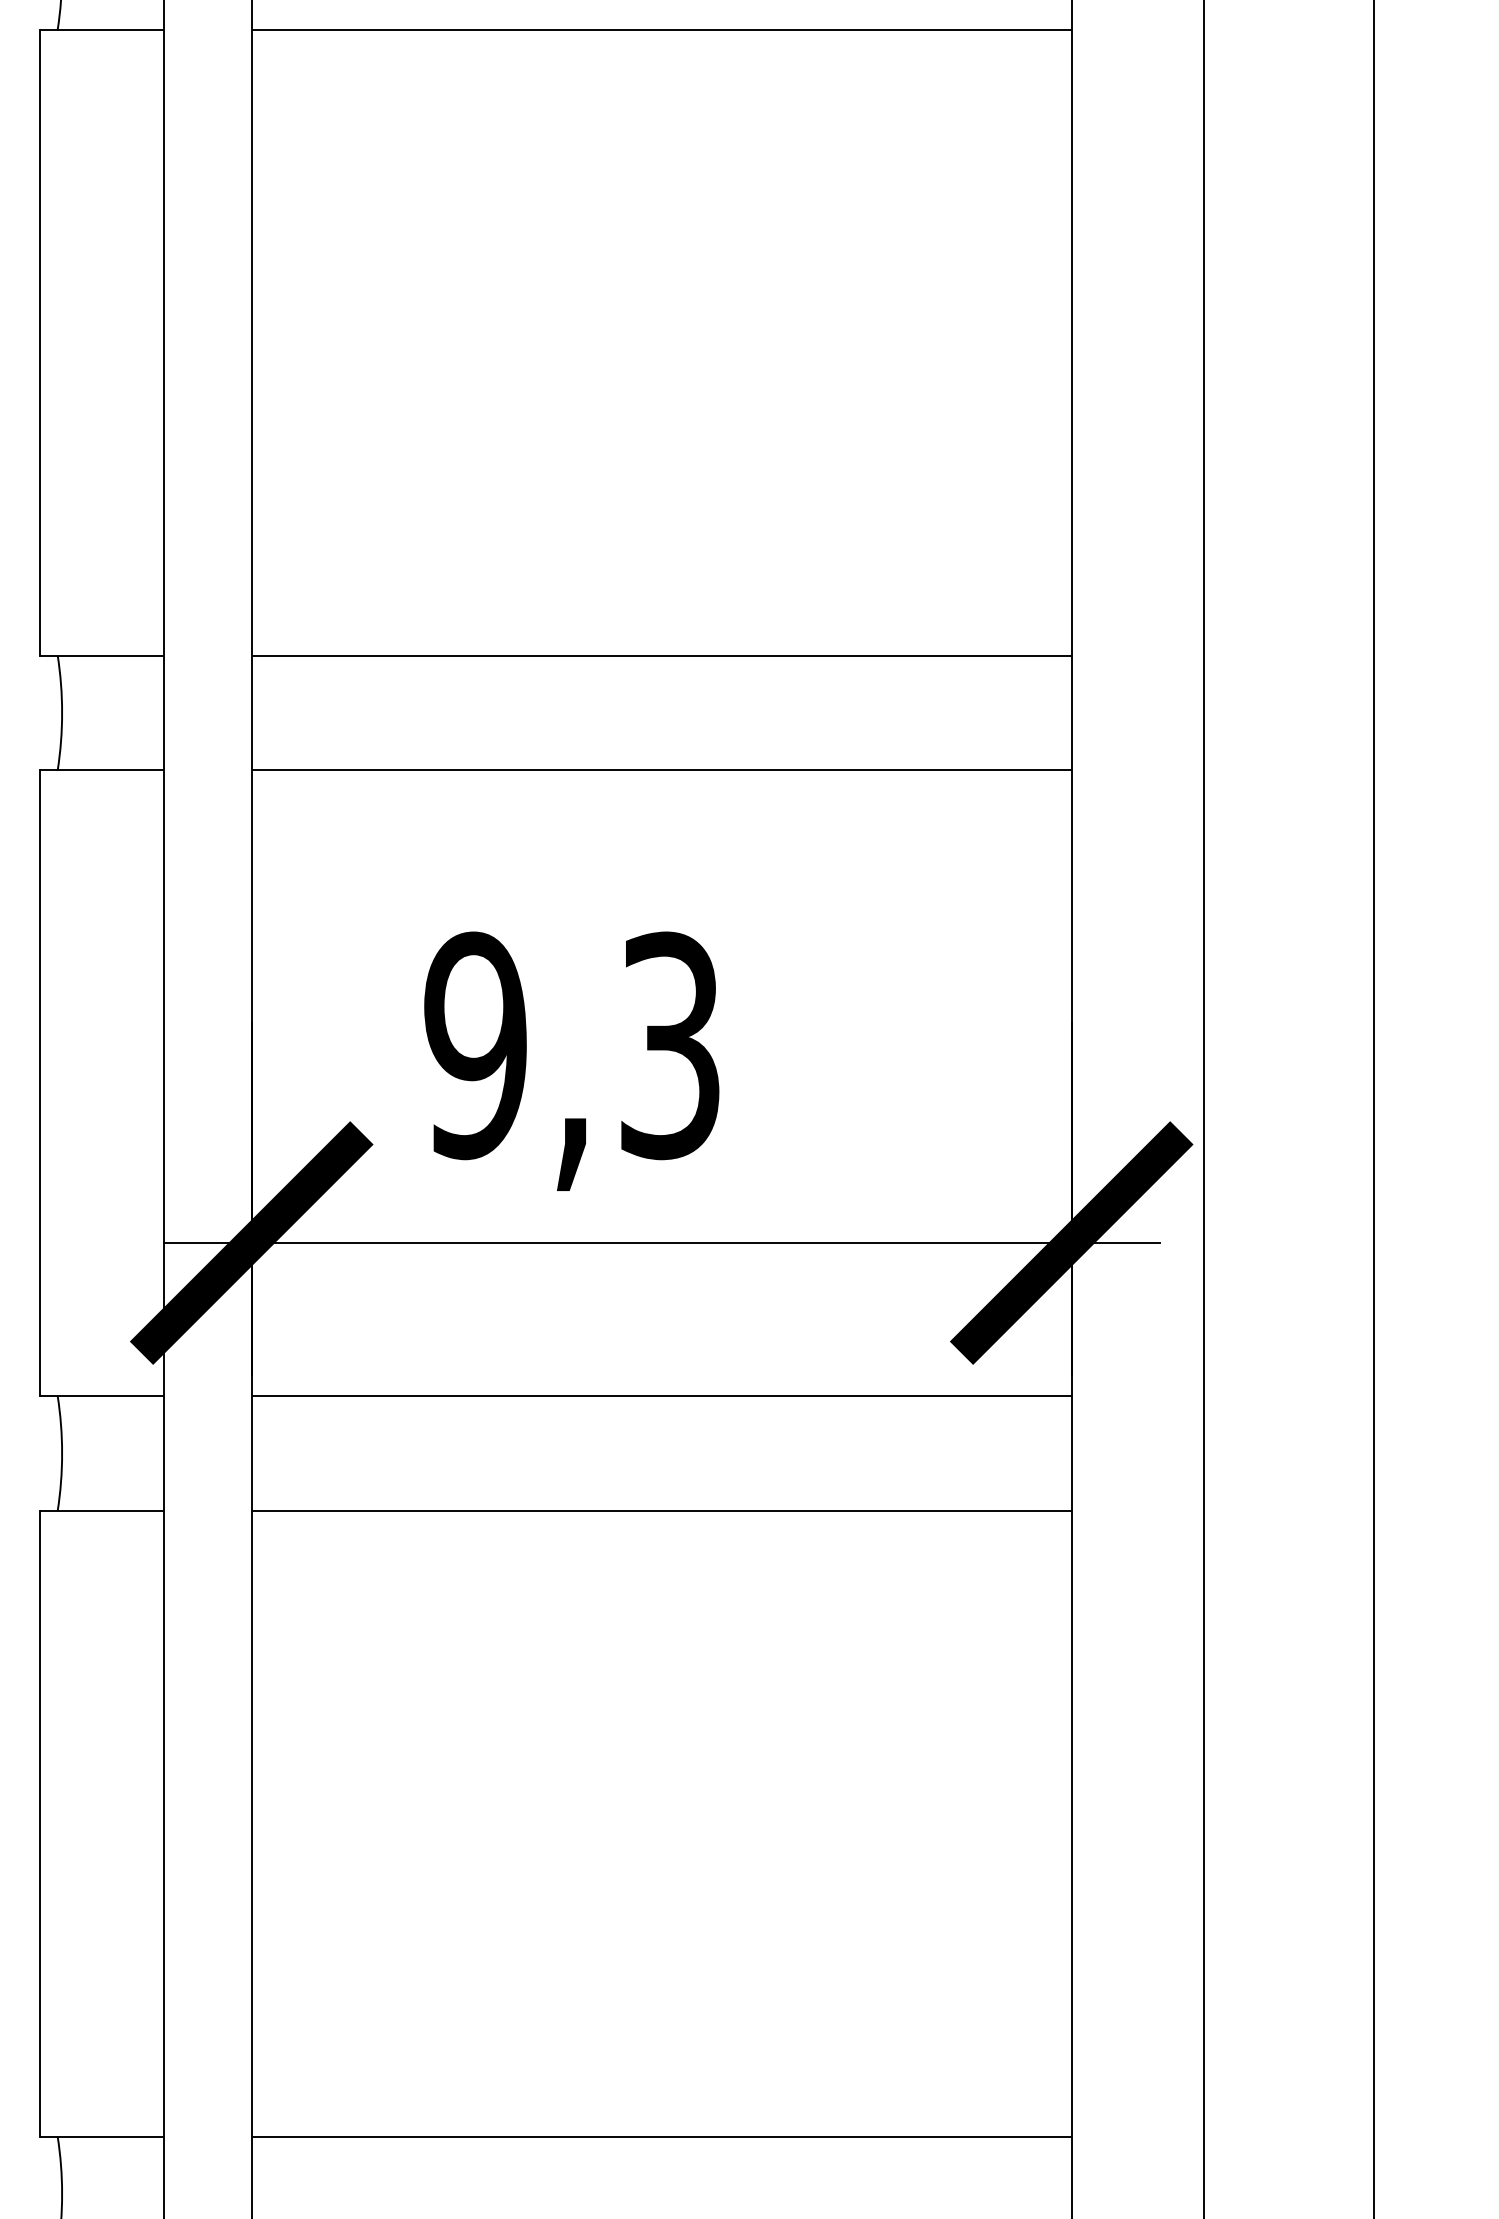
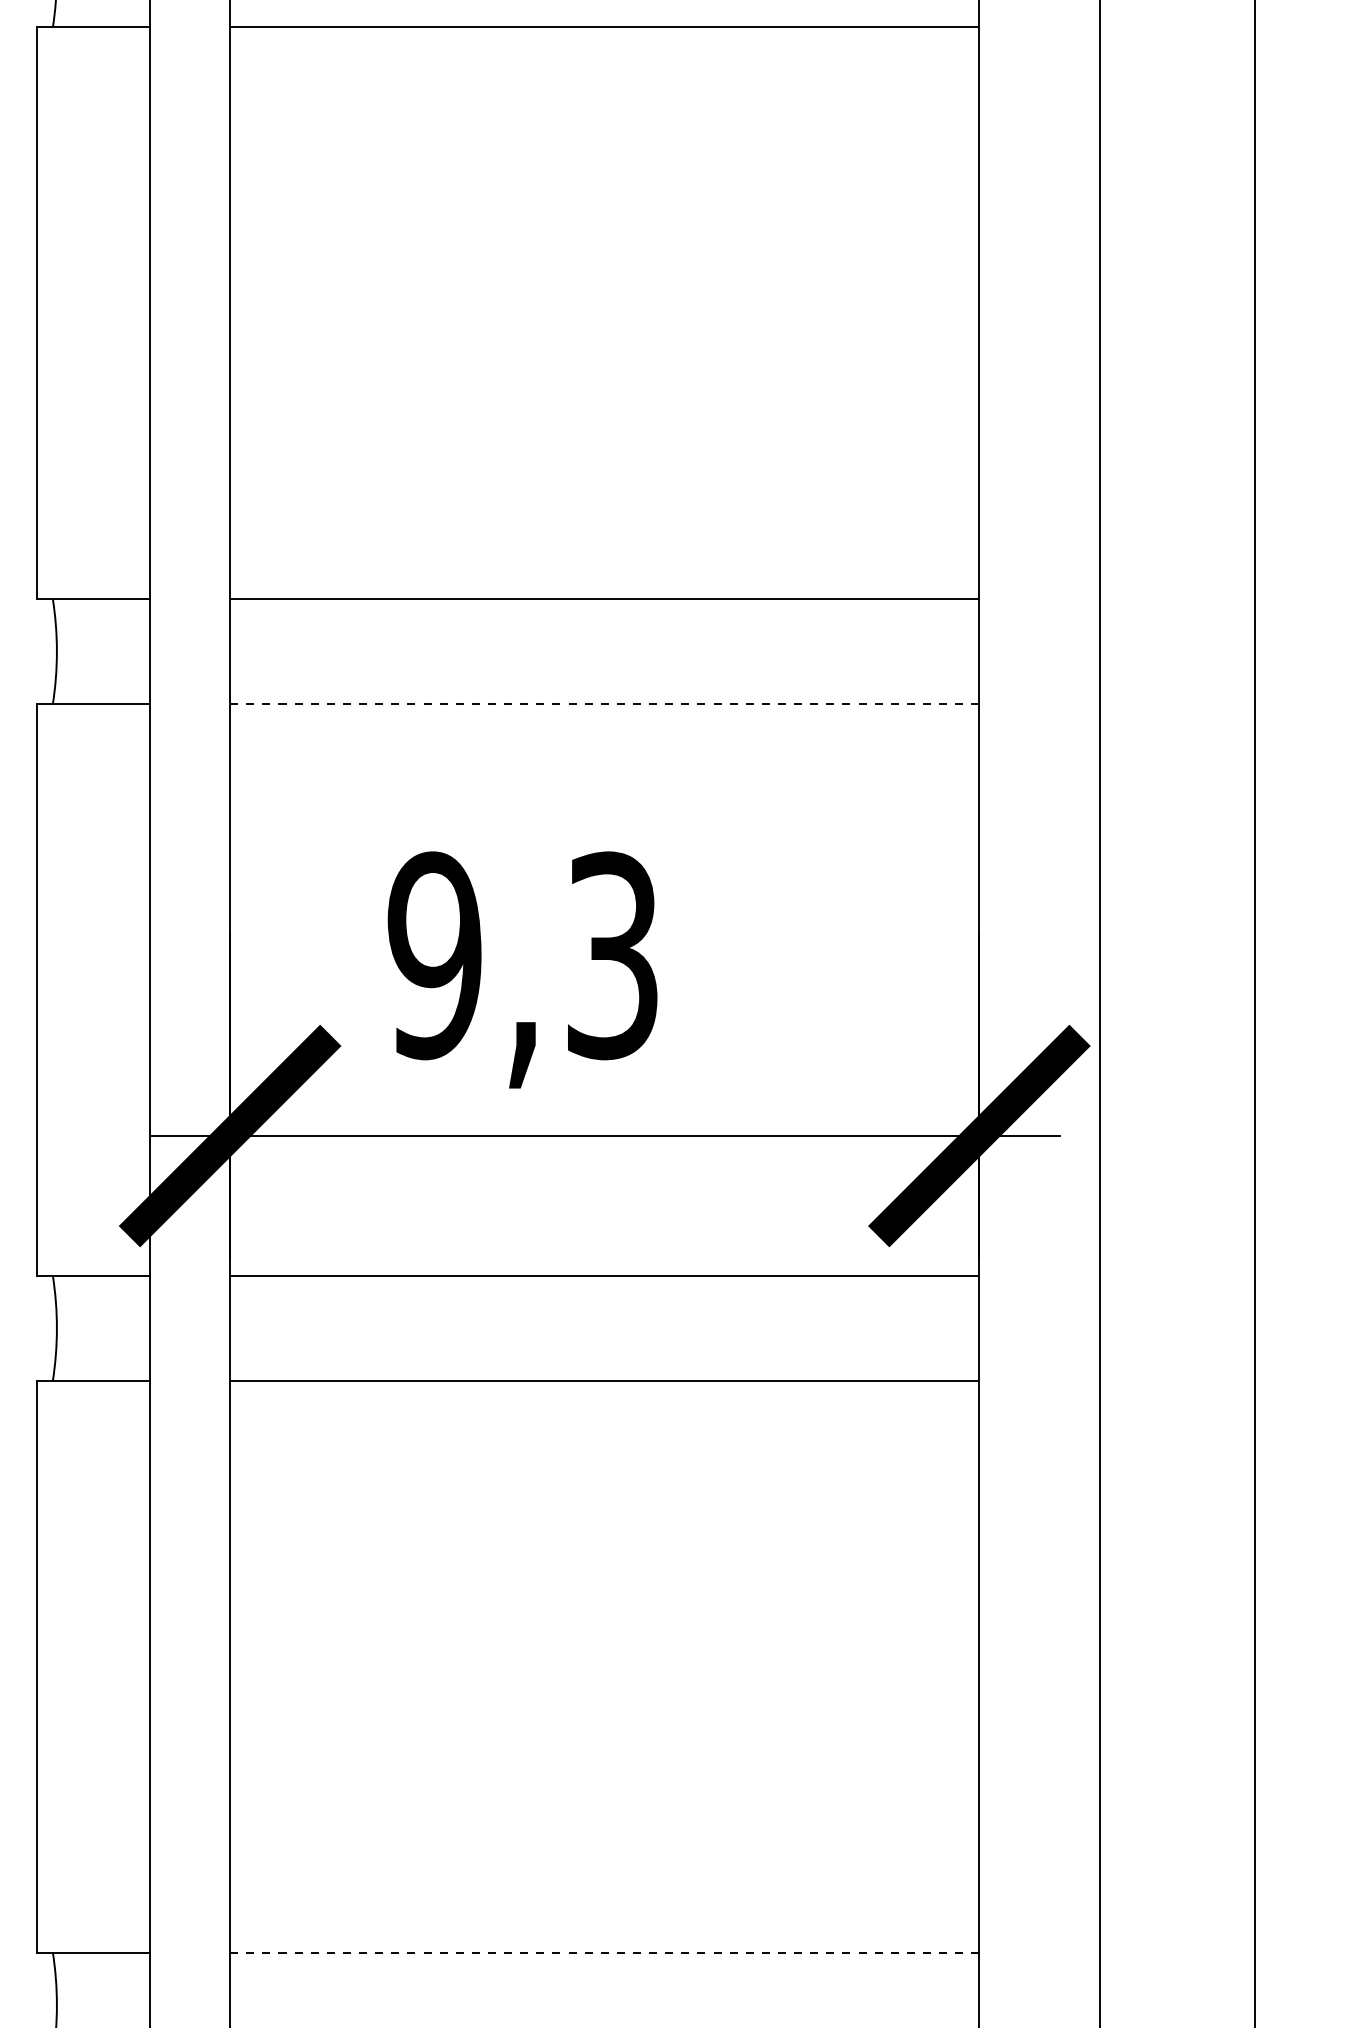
line: (661, 769) -> (604, 703), solid -> dashed
line: (661, 2136) -> (604, 1952), solid -> dashed

